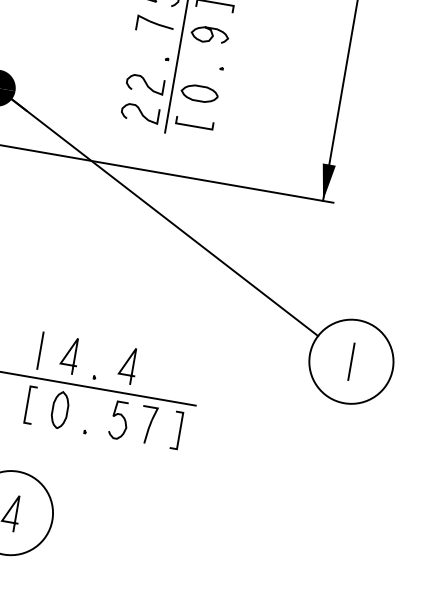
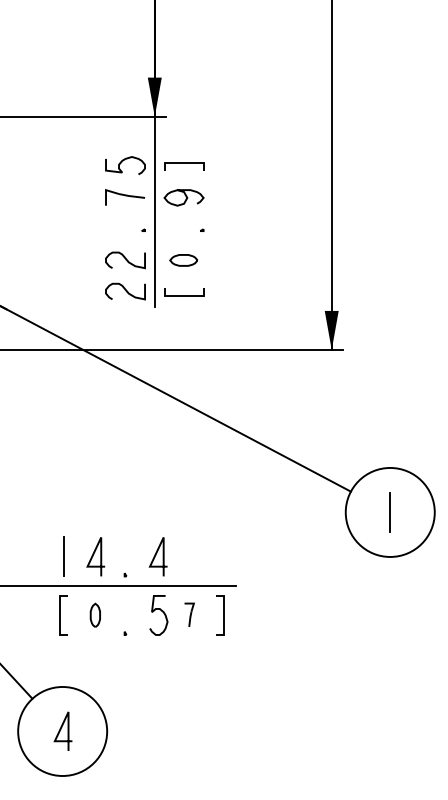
part: (199, 93) -> (183, 260), size x0.7
part: (60, 410) -> (95, 615), size x0.6
part: (147, 424) -> (189, 614), size x0.6

